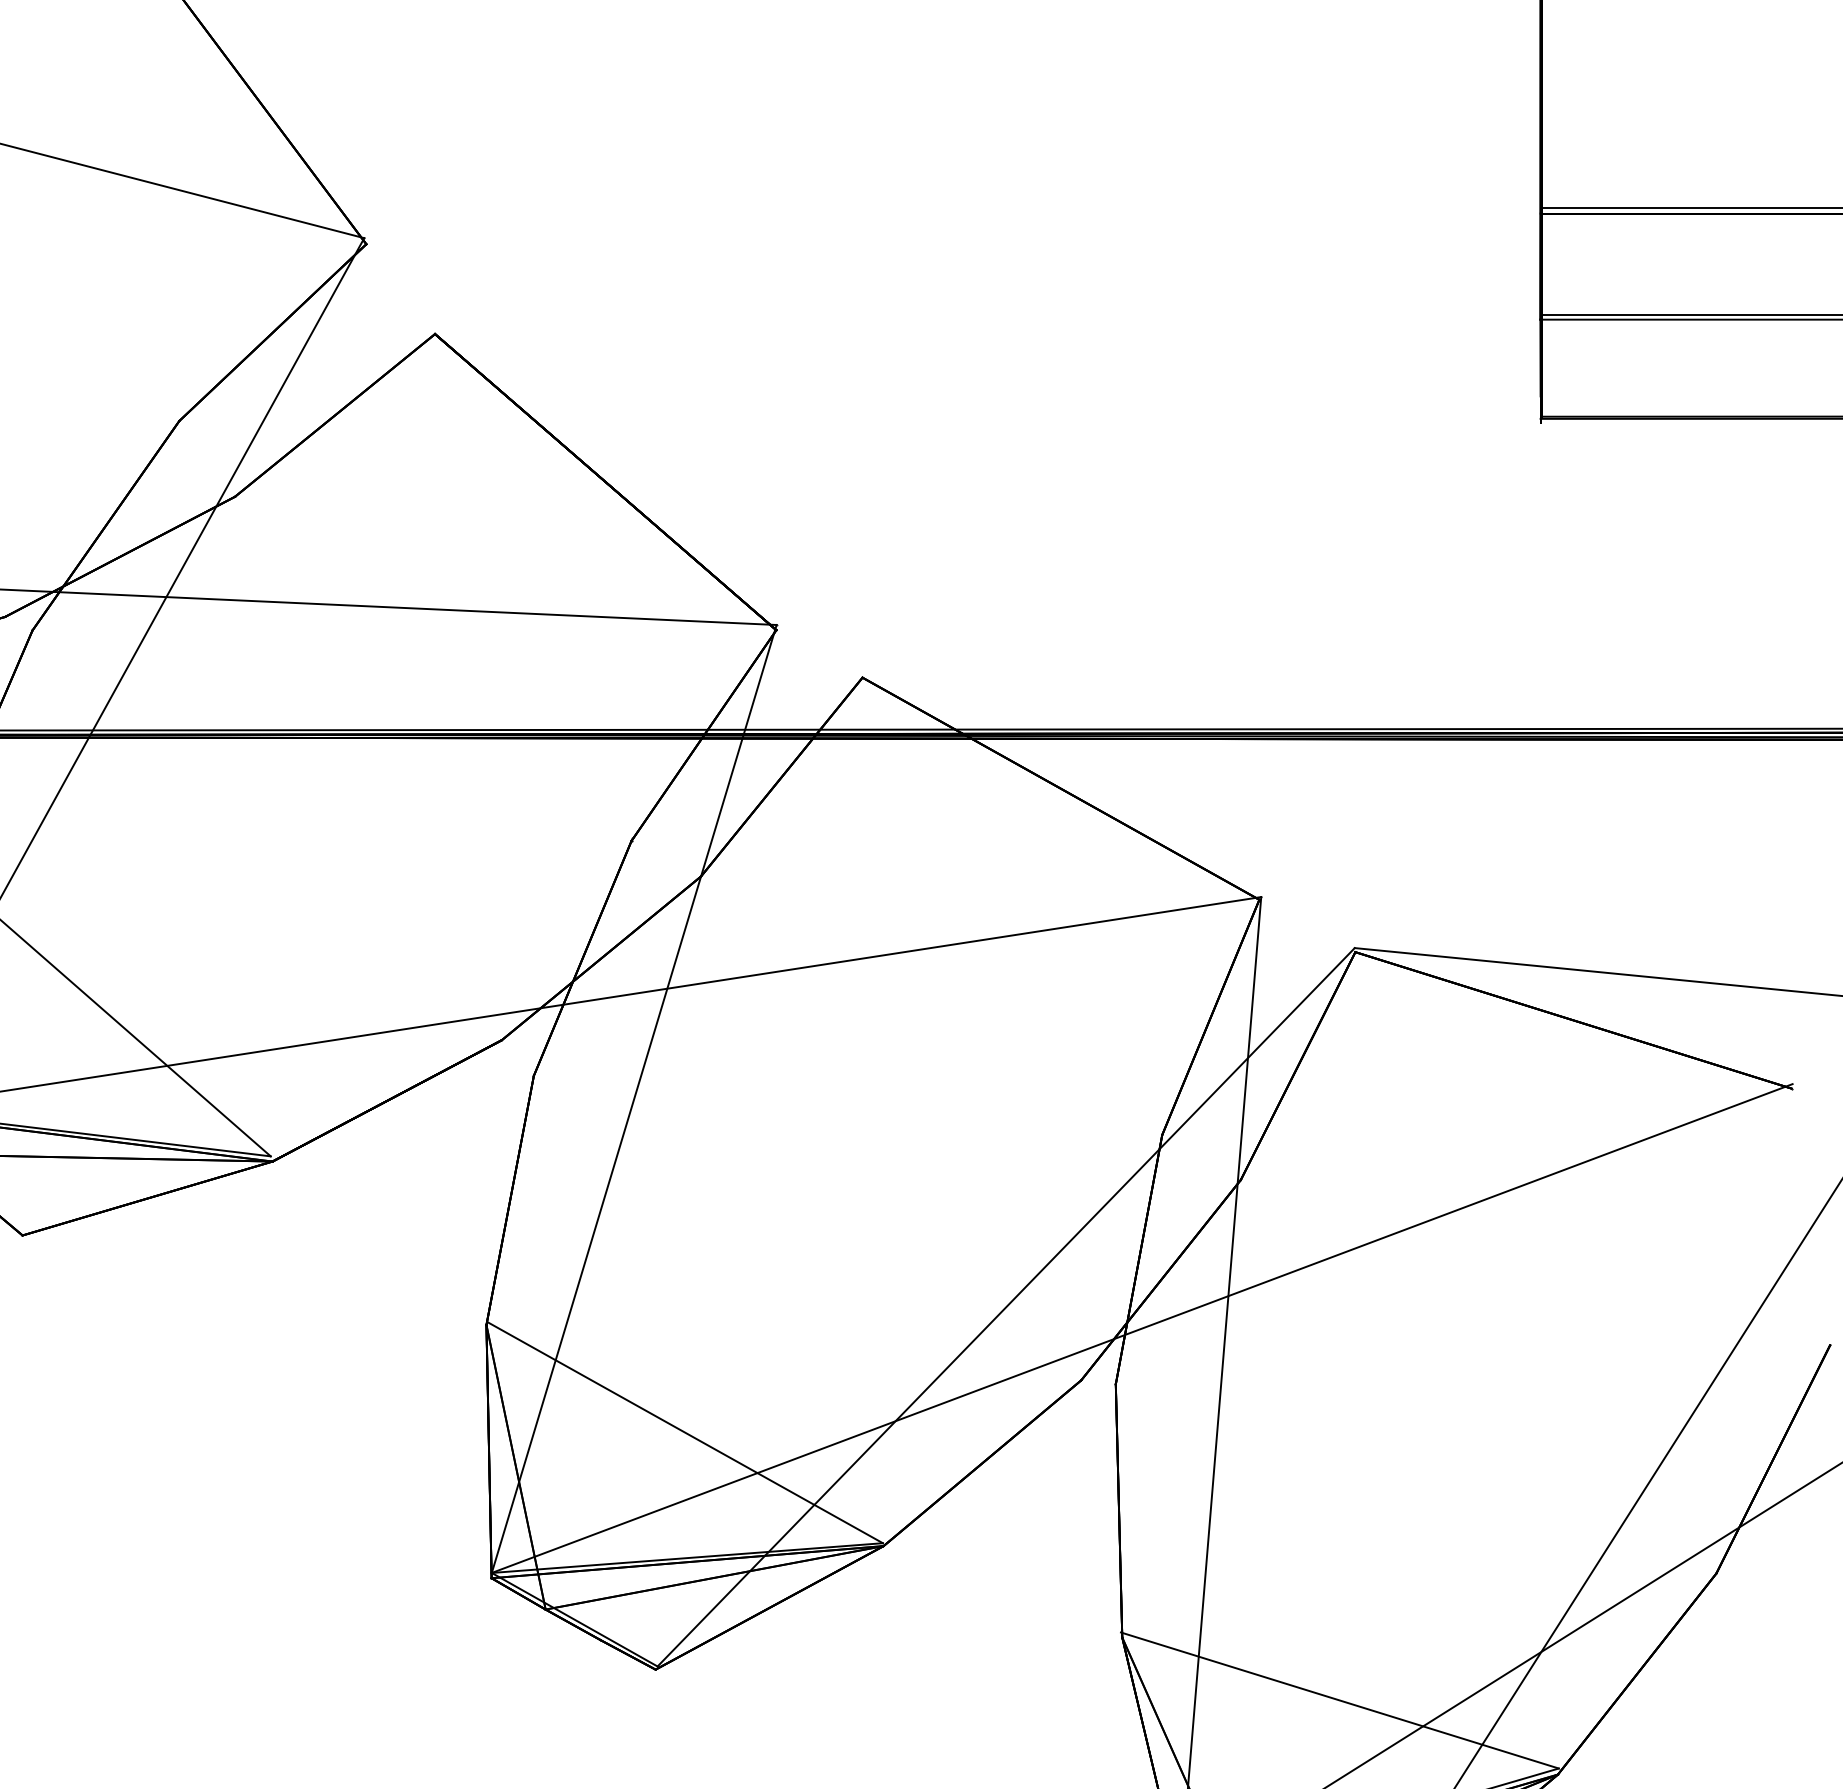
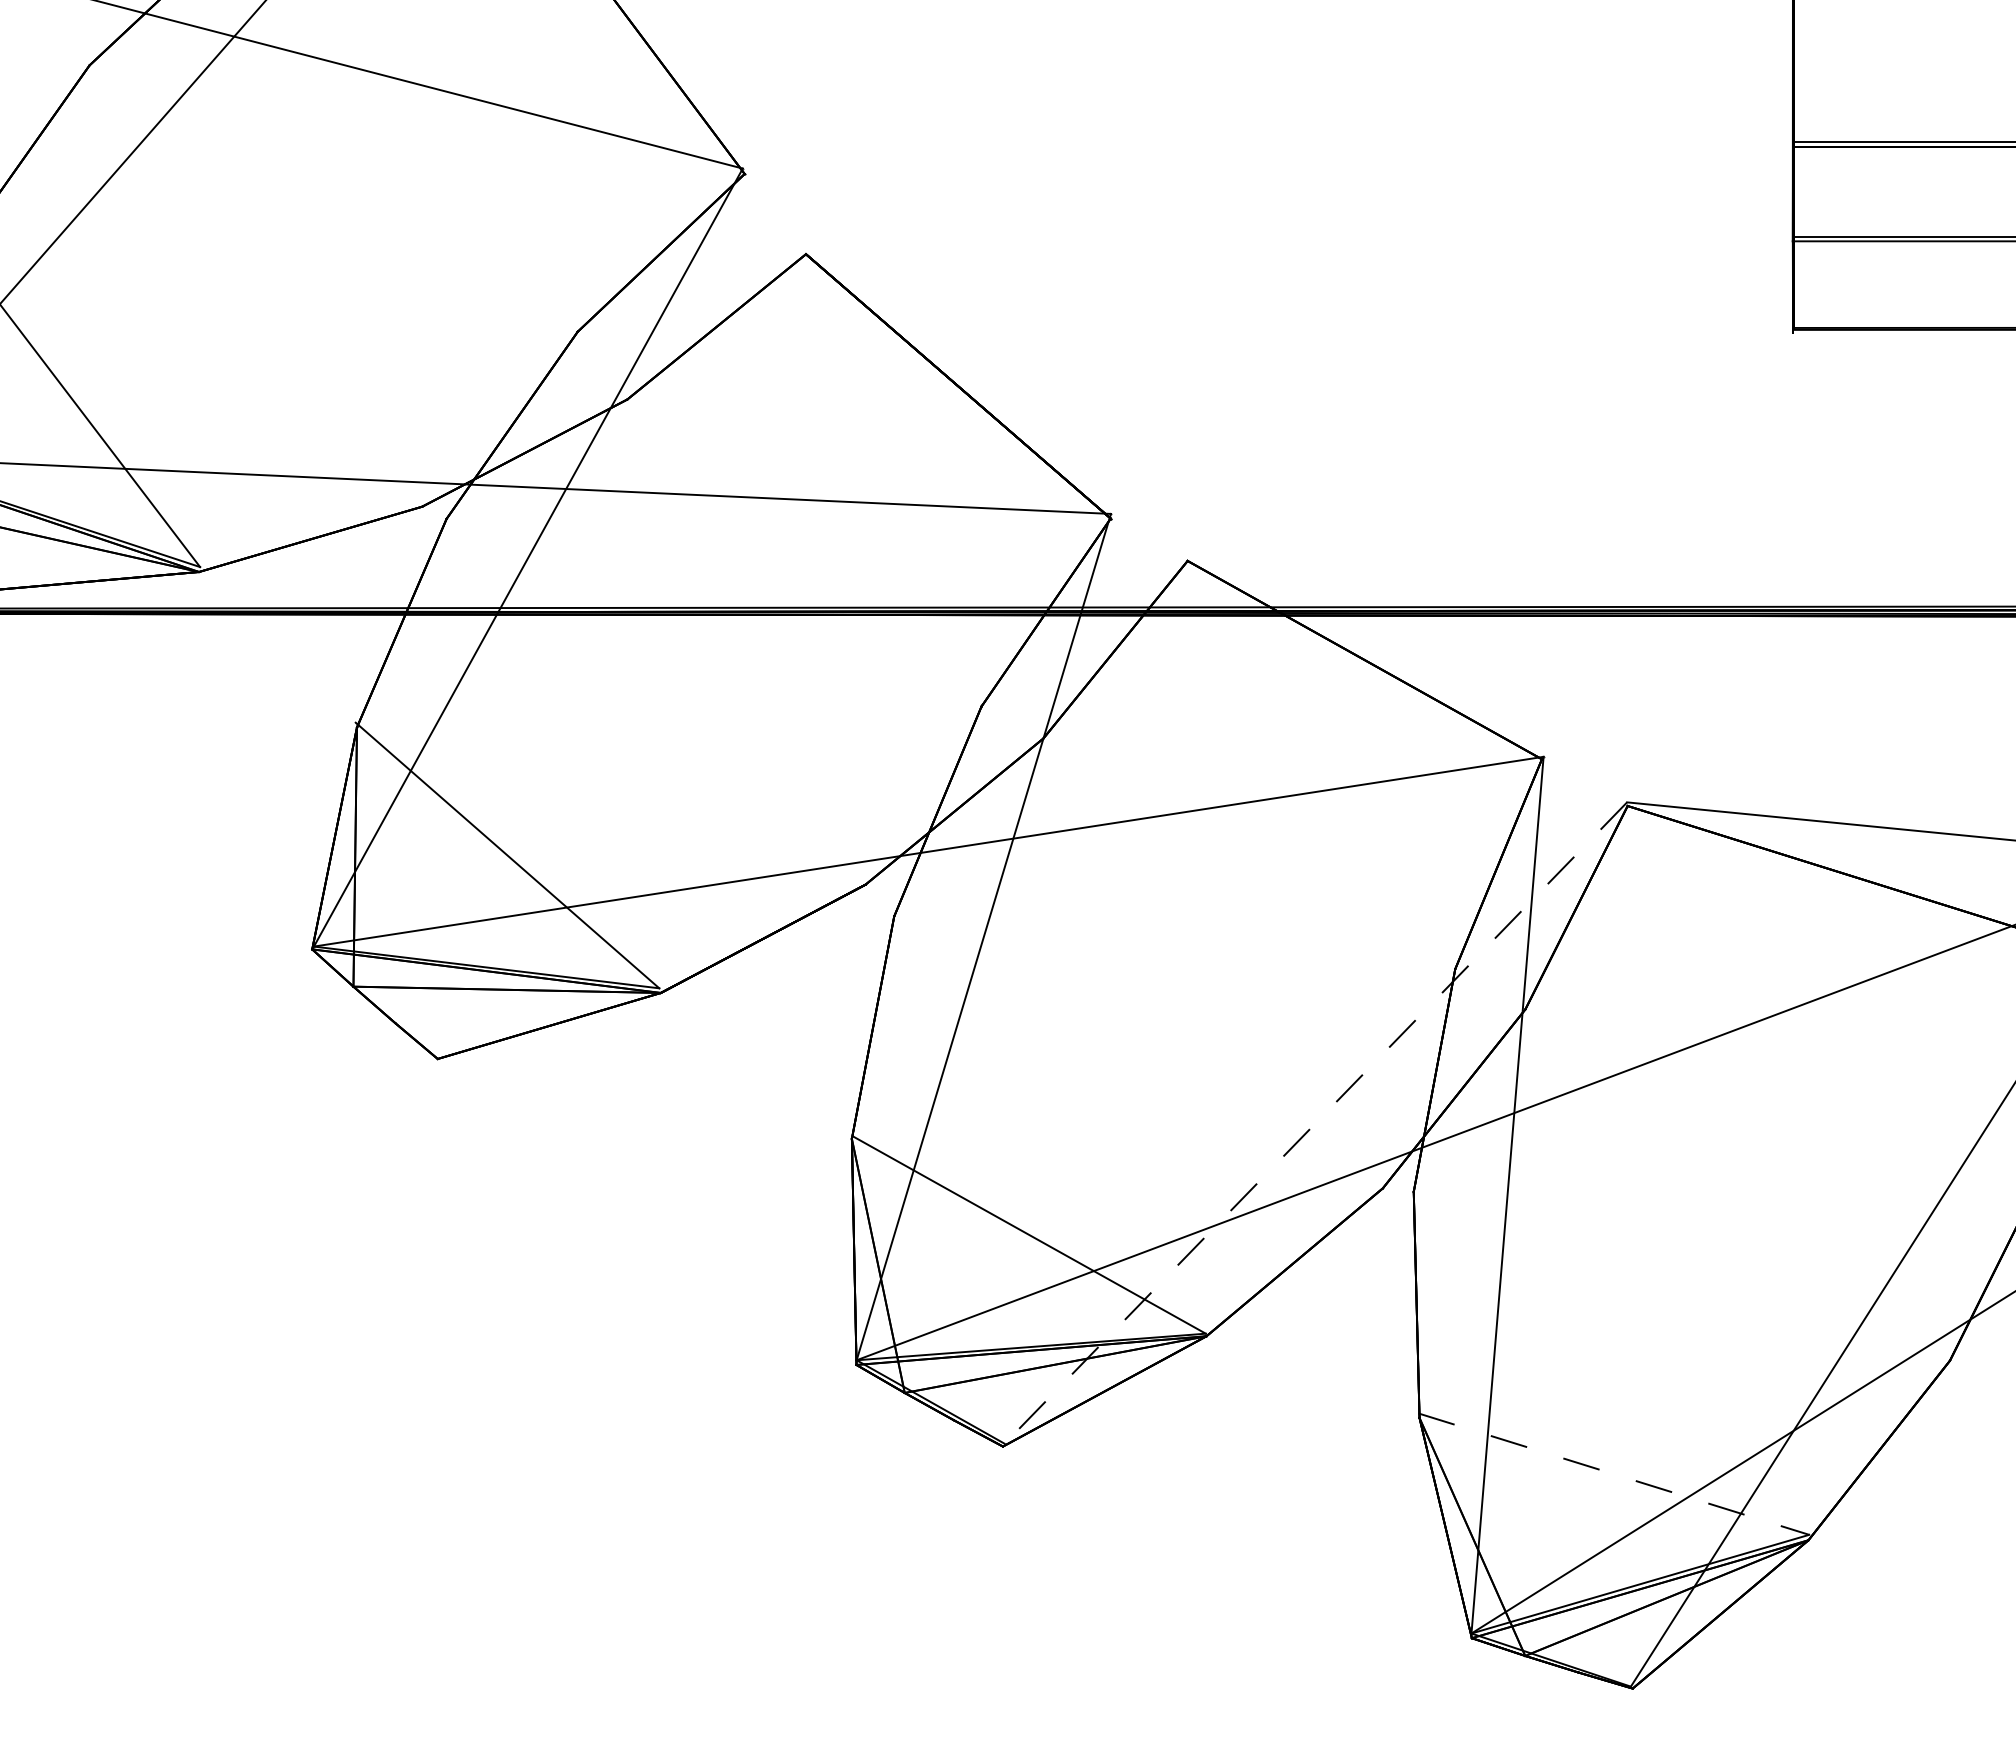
line: (1005, 1307) -> (1315, 1123), solid -> dashed
line: (1339, 1700) -> (1613, 1474), solid -> dashed

